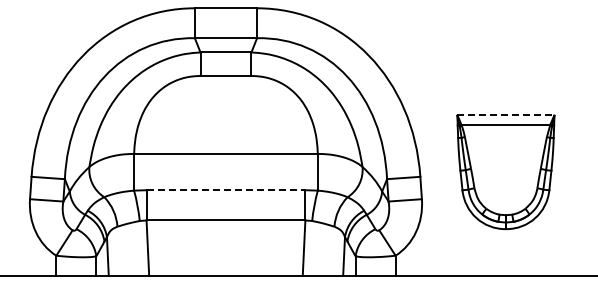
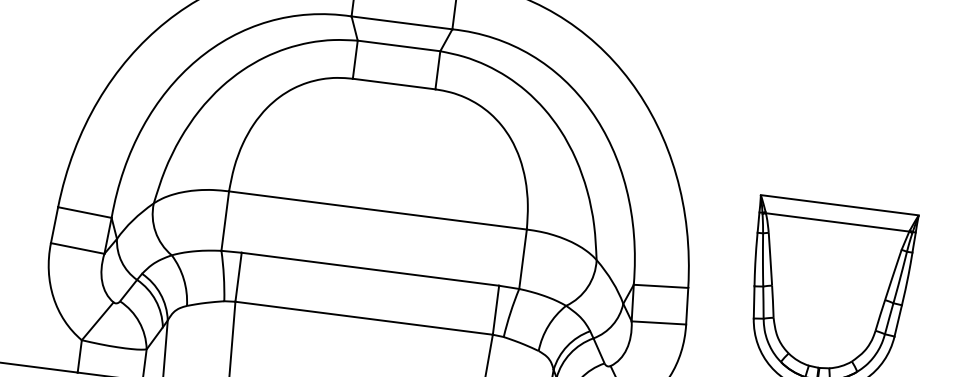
line: (505, 114) -> (839, 204), dashed -> solid
line: (226, 190) -> (371, 269), dashed -> solid

